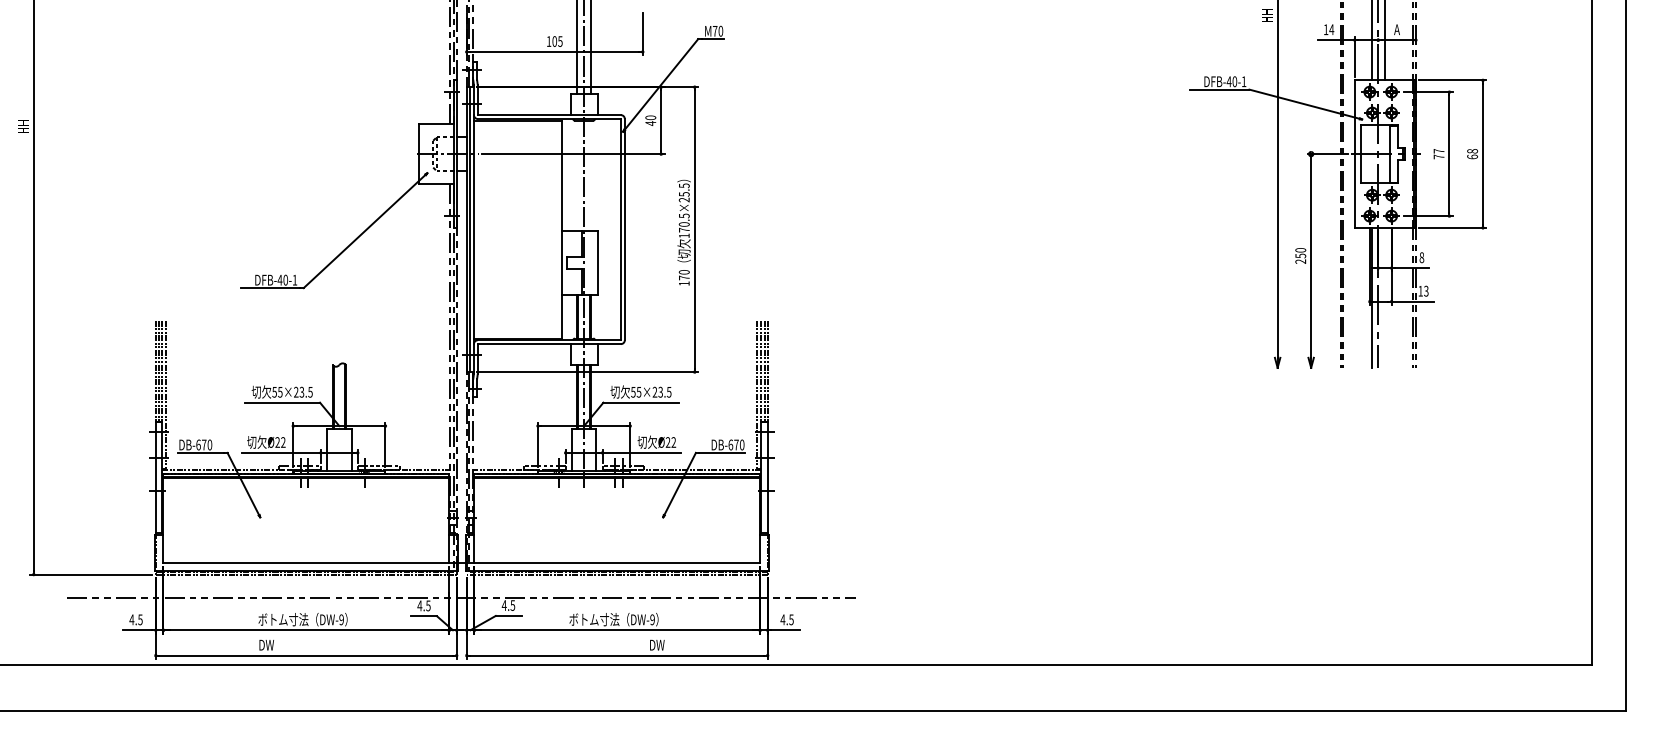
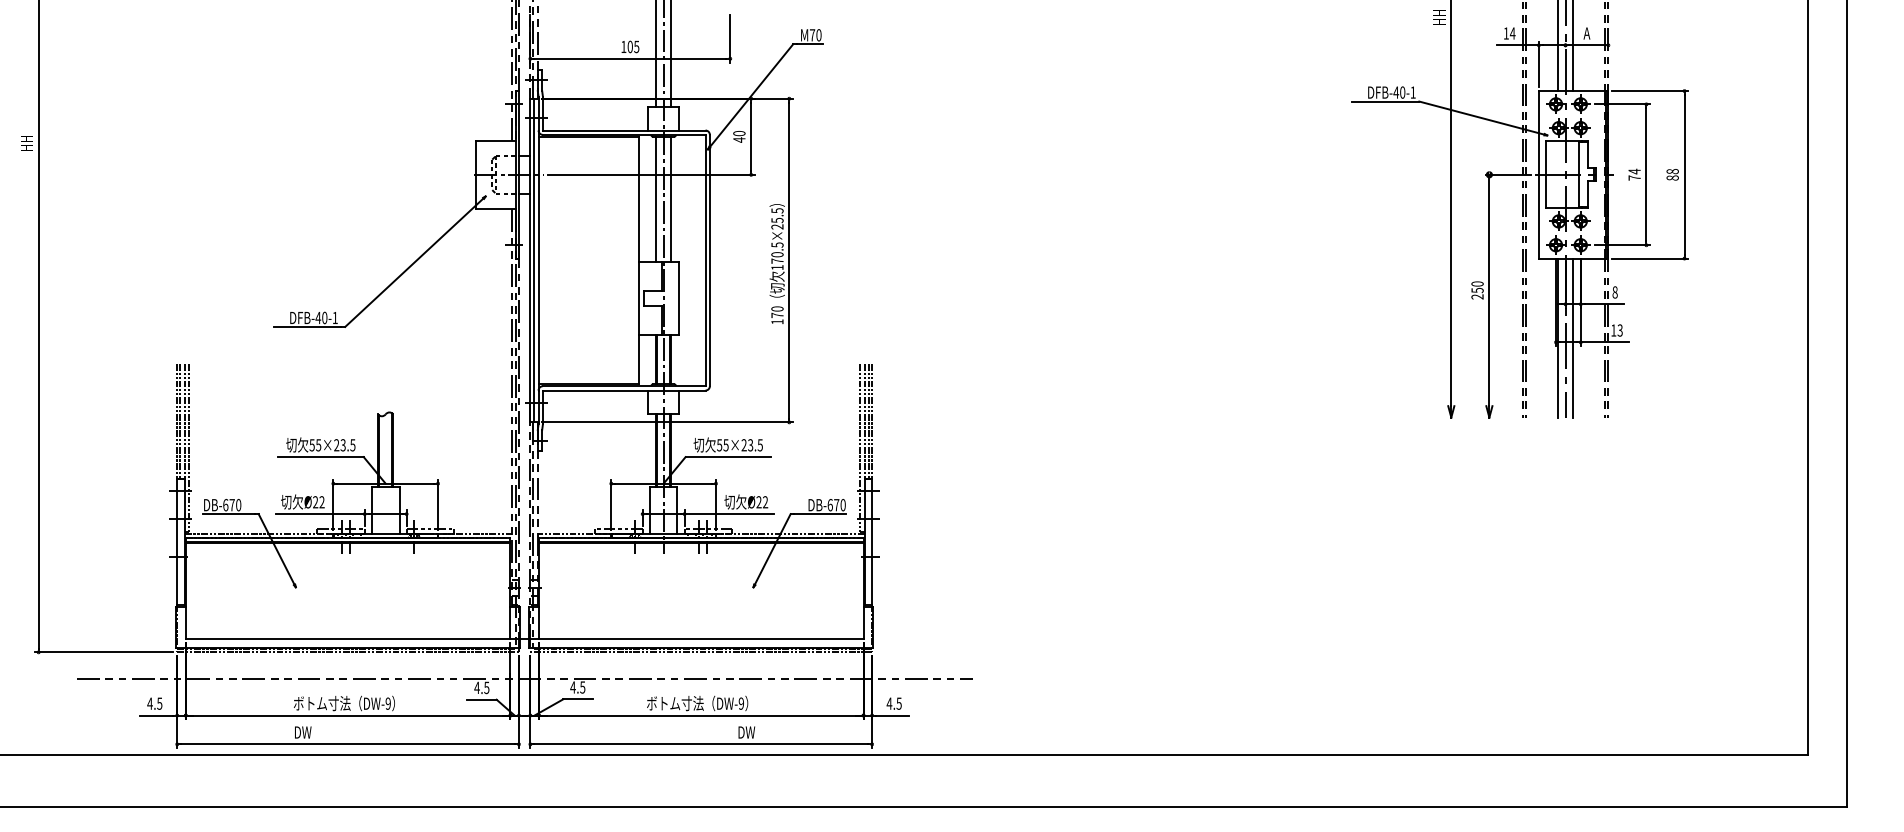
text: (1438, 151) -> (1634, 171), 77 -> 74
text: (1472, 156) -> (1672, 177), 68 -> 88
line: (577, 175) -> (656, 199), added
line: (591, 175) -> (671, 199), added
line: (1385, 297) -> (1573, 337), added

